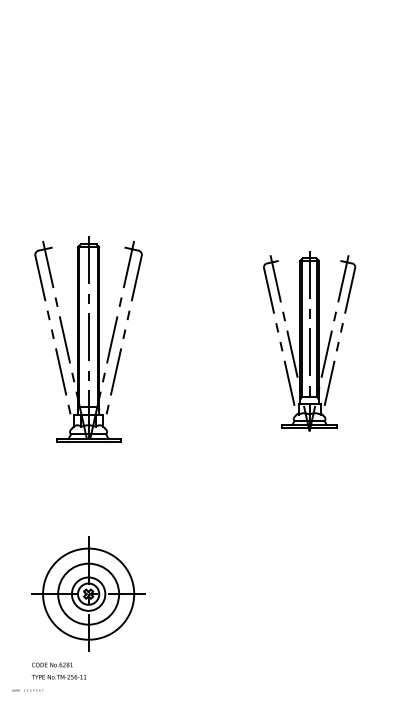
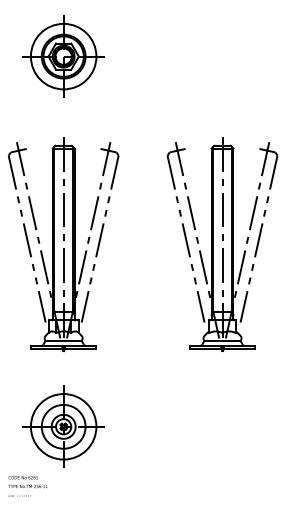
part: (88, 78) -> (63, 56), added
part: (88, 340) -> (63, 244), size x1.43
part: (309, 340) -> (222, 244), size x1.67
text: (58, 670) -> (27, 481), moved

